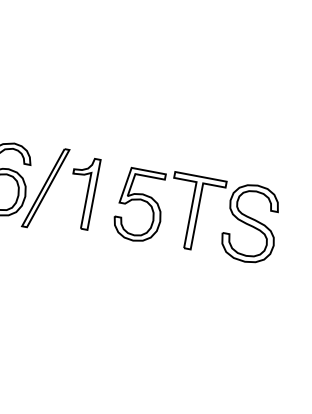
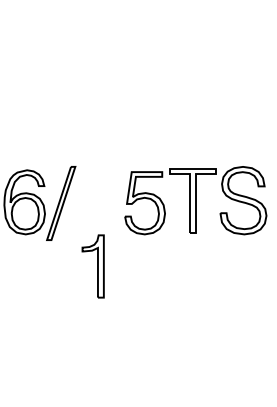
part: (81, 192) -> (92, 266), moved

